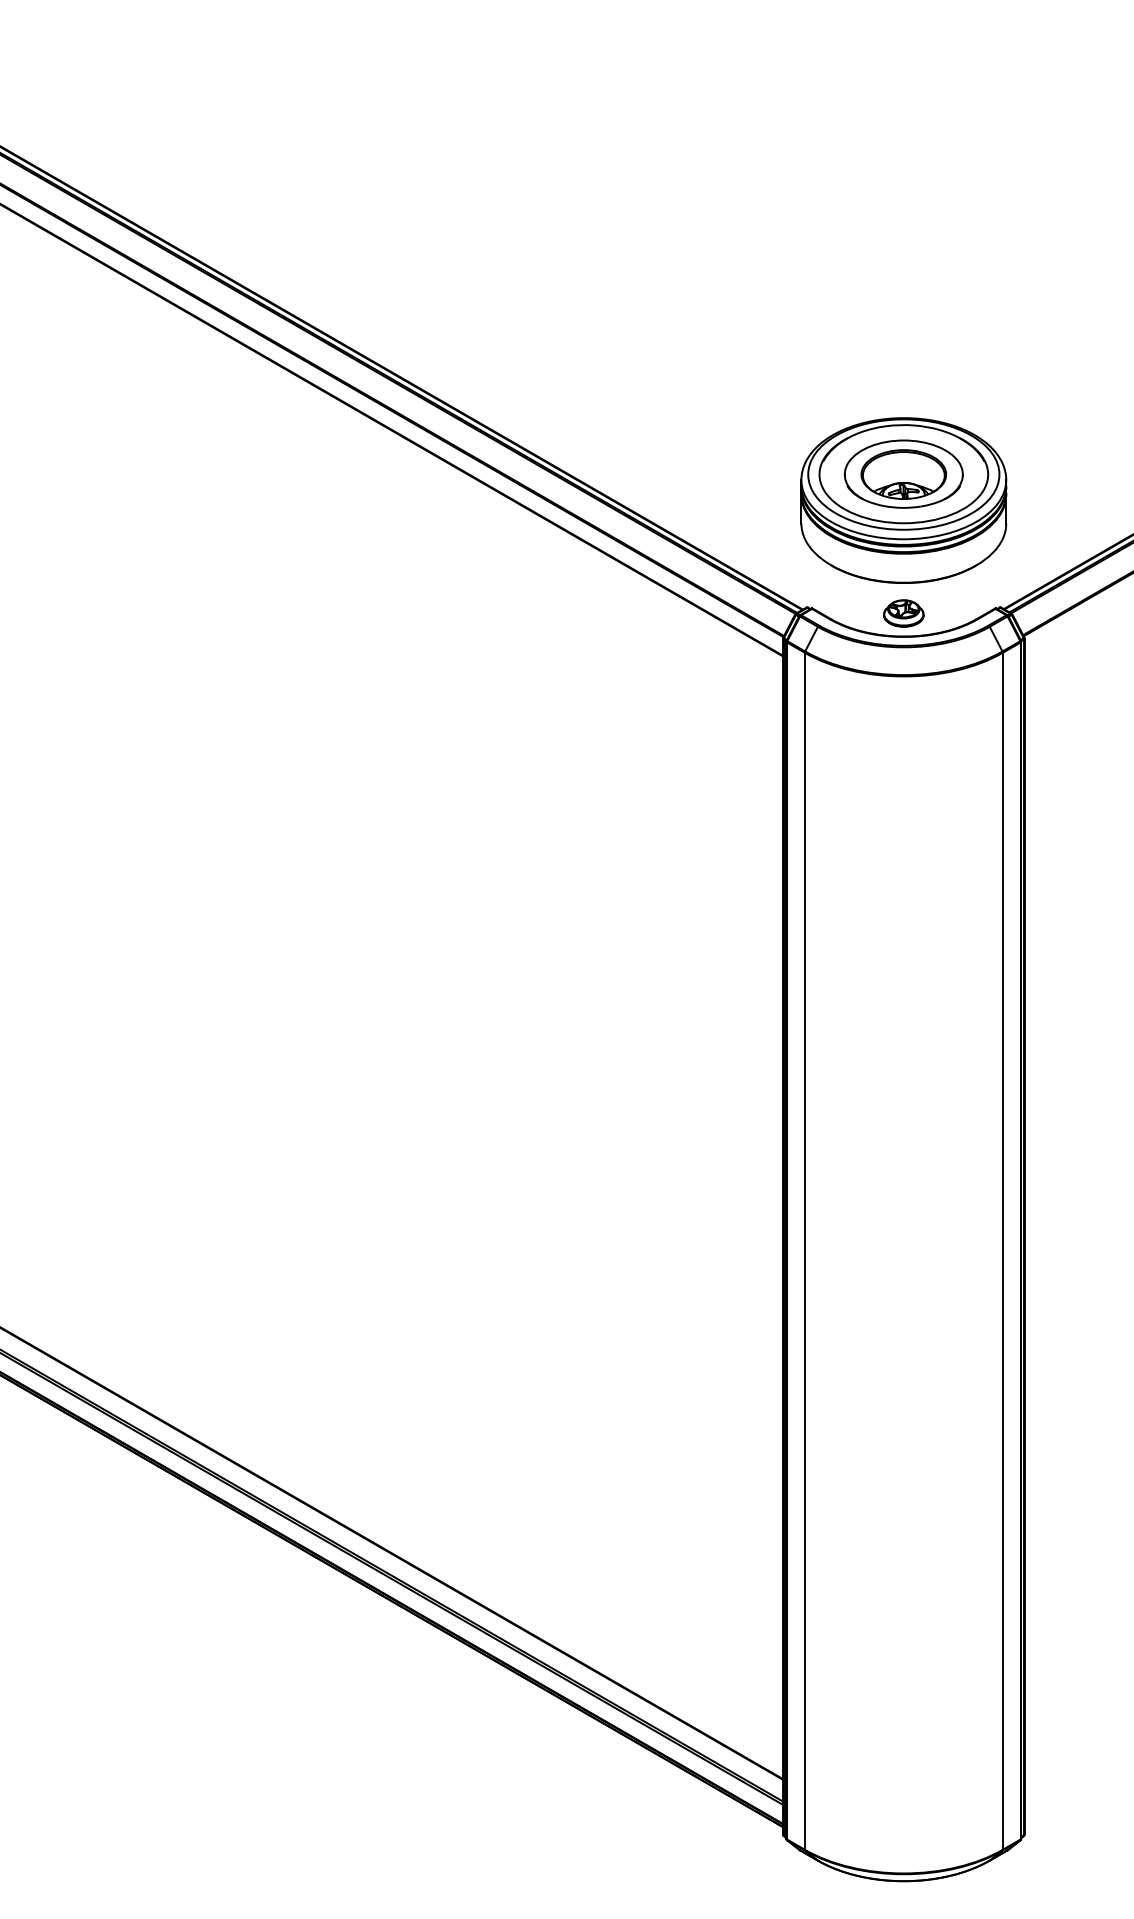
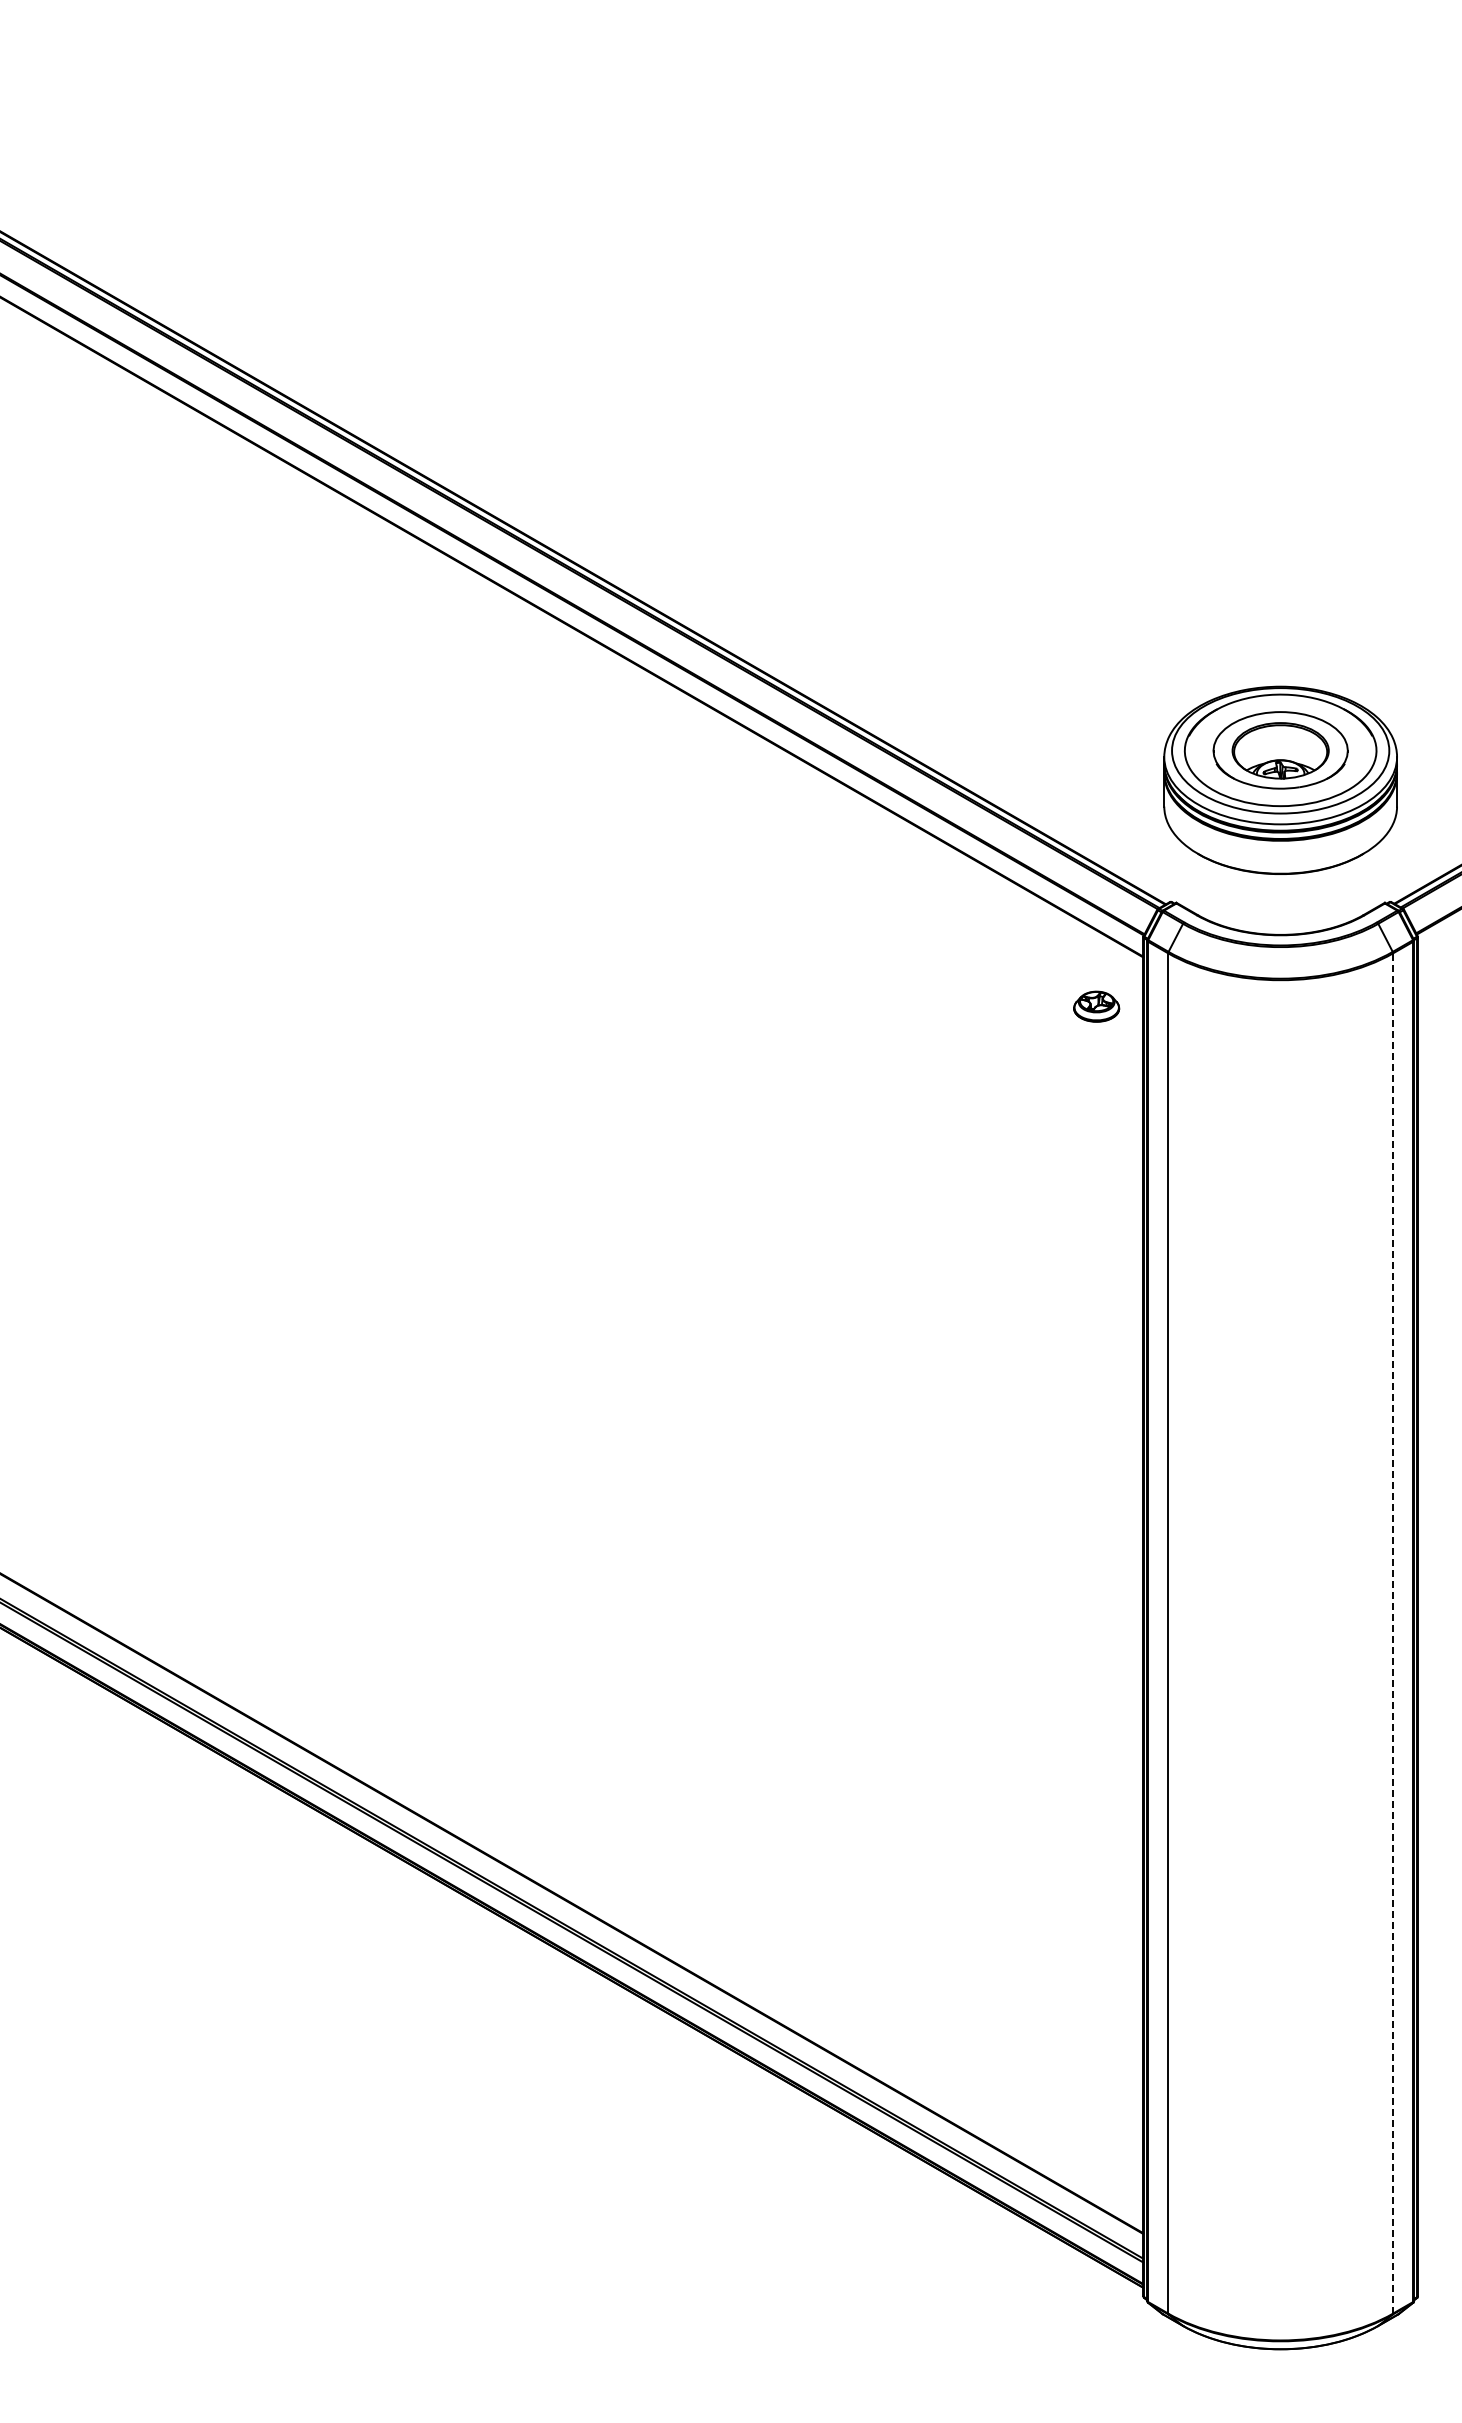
part: (903, 613) -> (1096, 1006), moved
line: (1003, 1250) -> (1393, 1632), solid -> dashed

